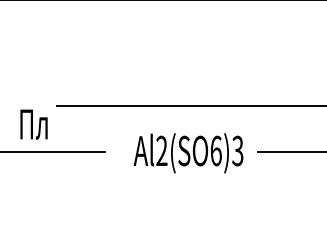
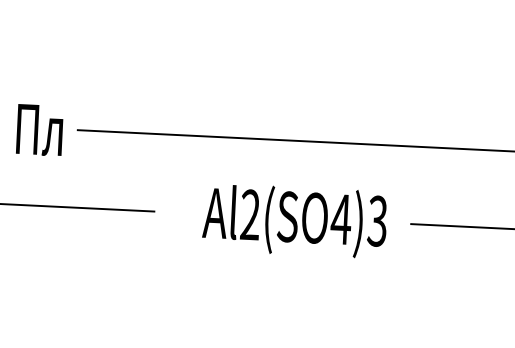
text: (33, 124) -> (38, 129), moved
text: (216, 150) -> (341, 218), Al2(SO6)3 -> Al2(SO4)3

